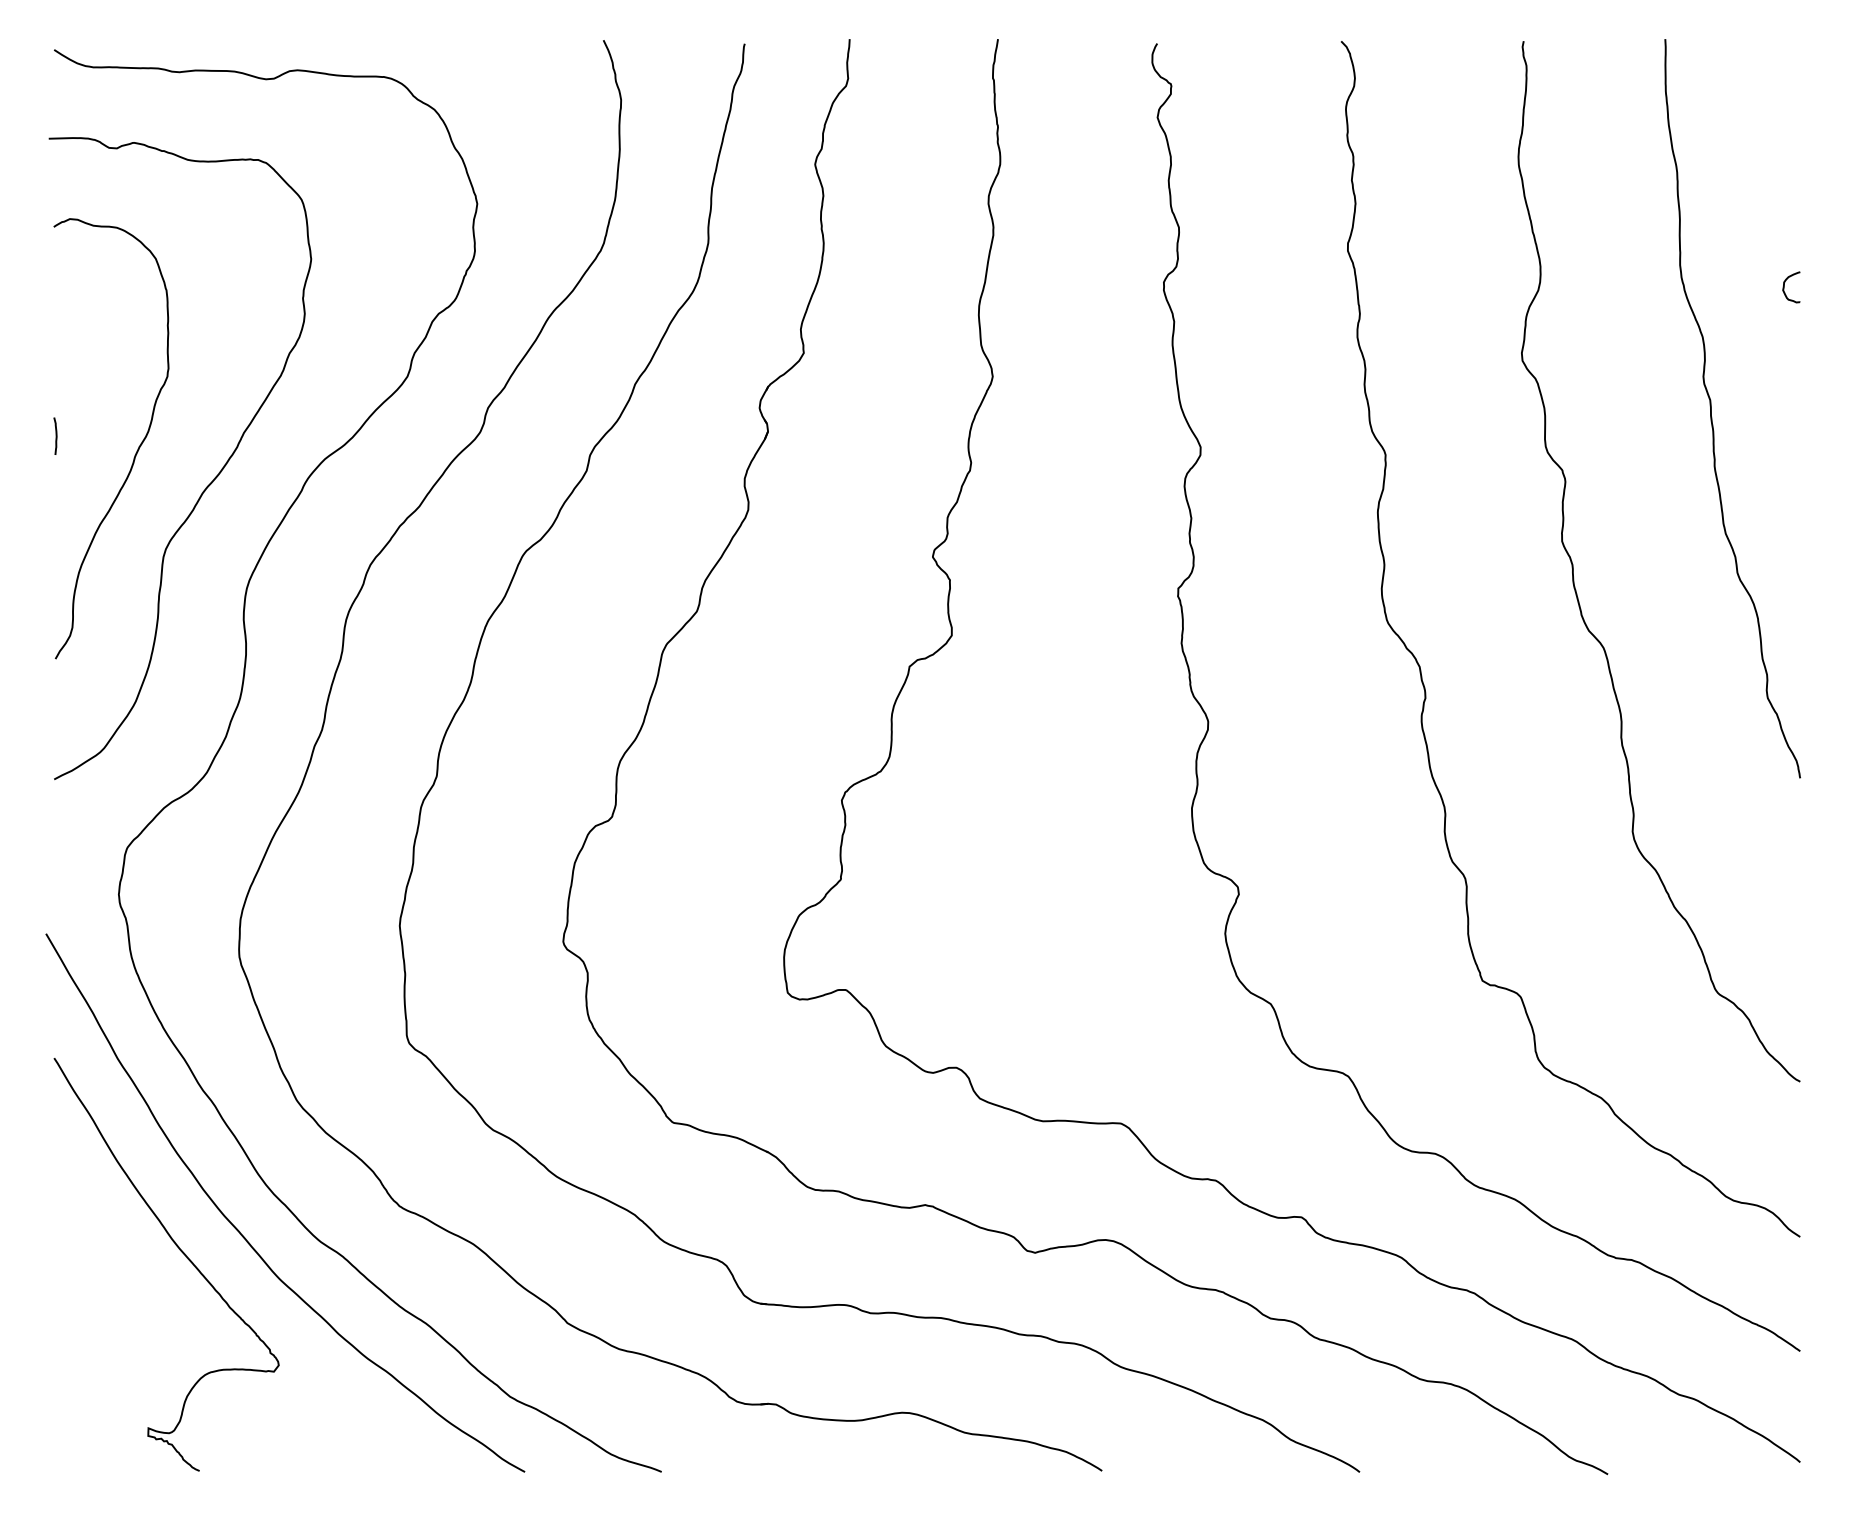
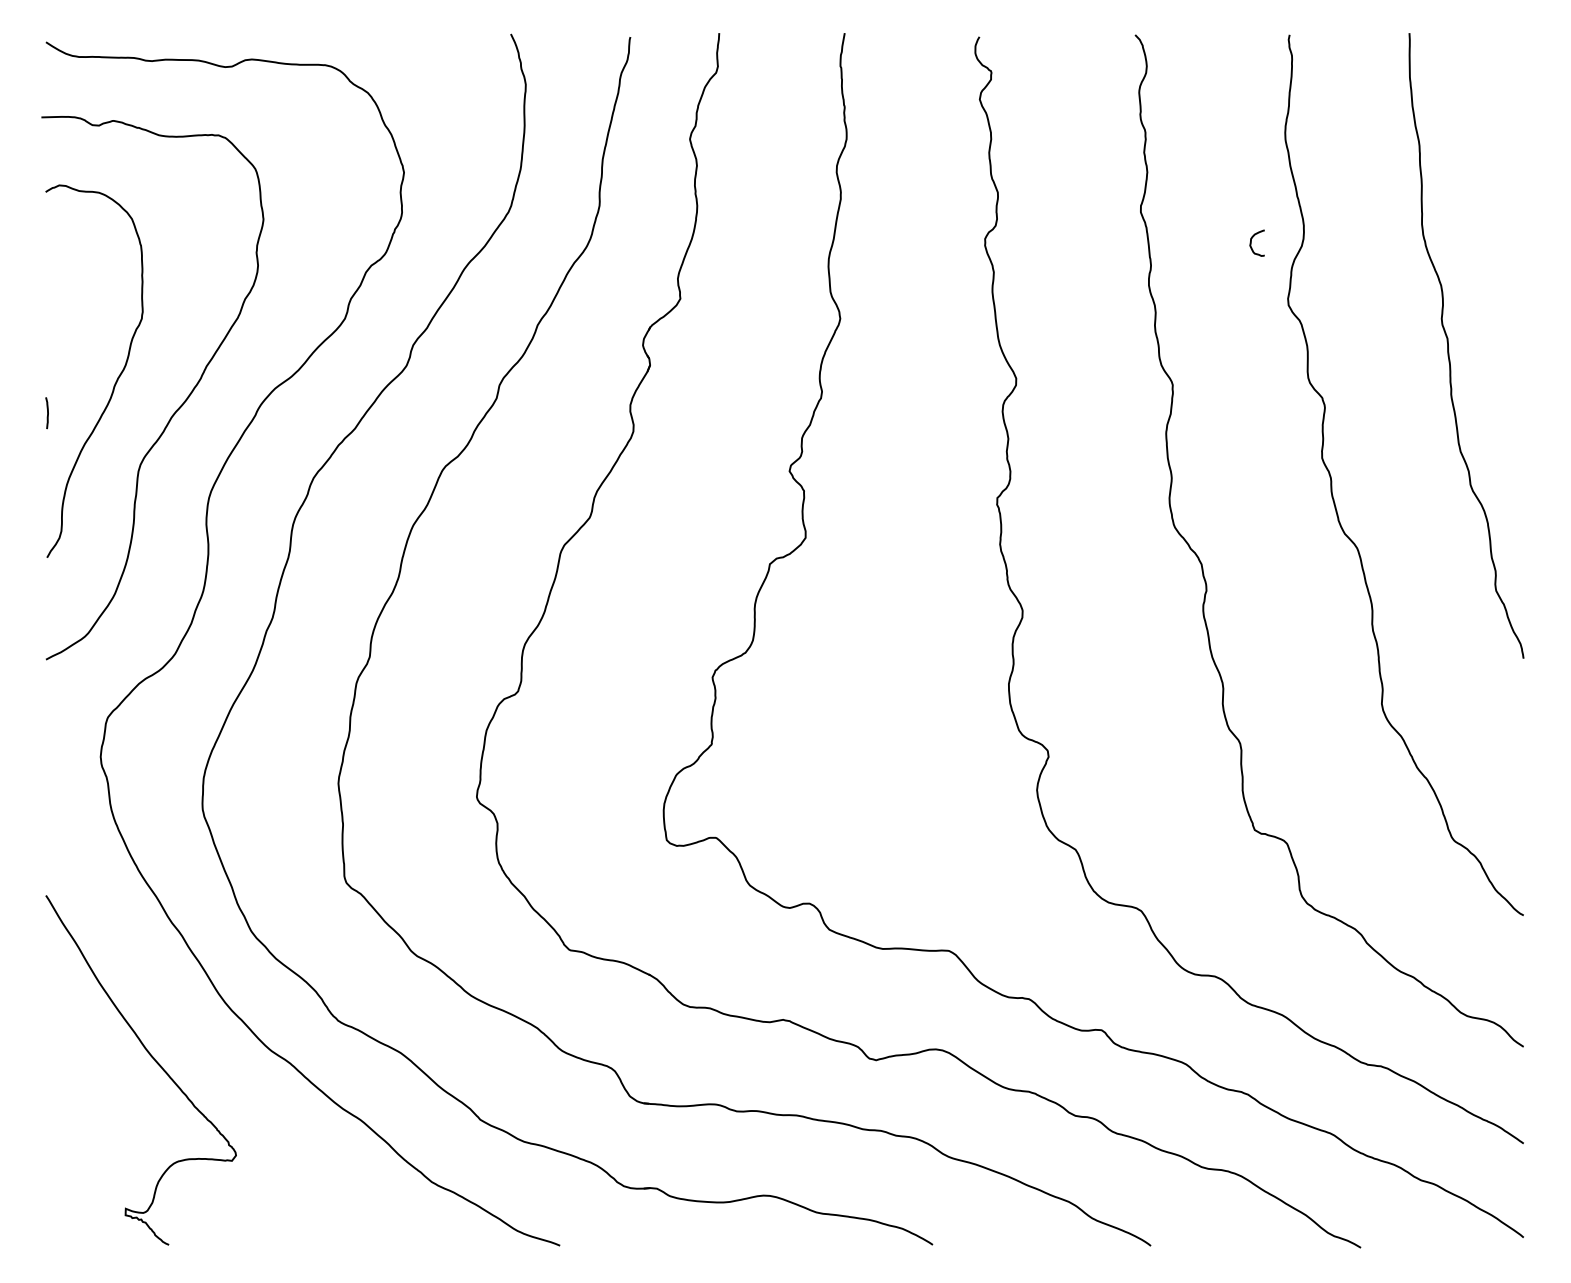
curve: (1784, 287) -> (1251, 243), moved
curve: (55, 435) -> (47, 412), moved
curve: (246, 1238) -> (208, 1048), removed

